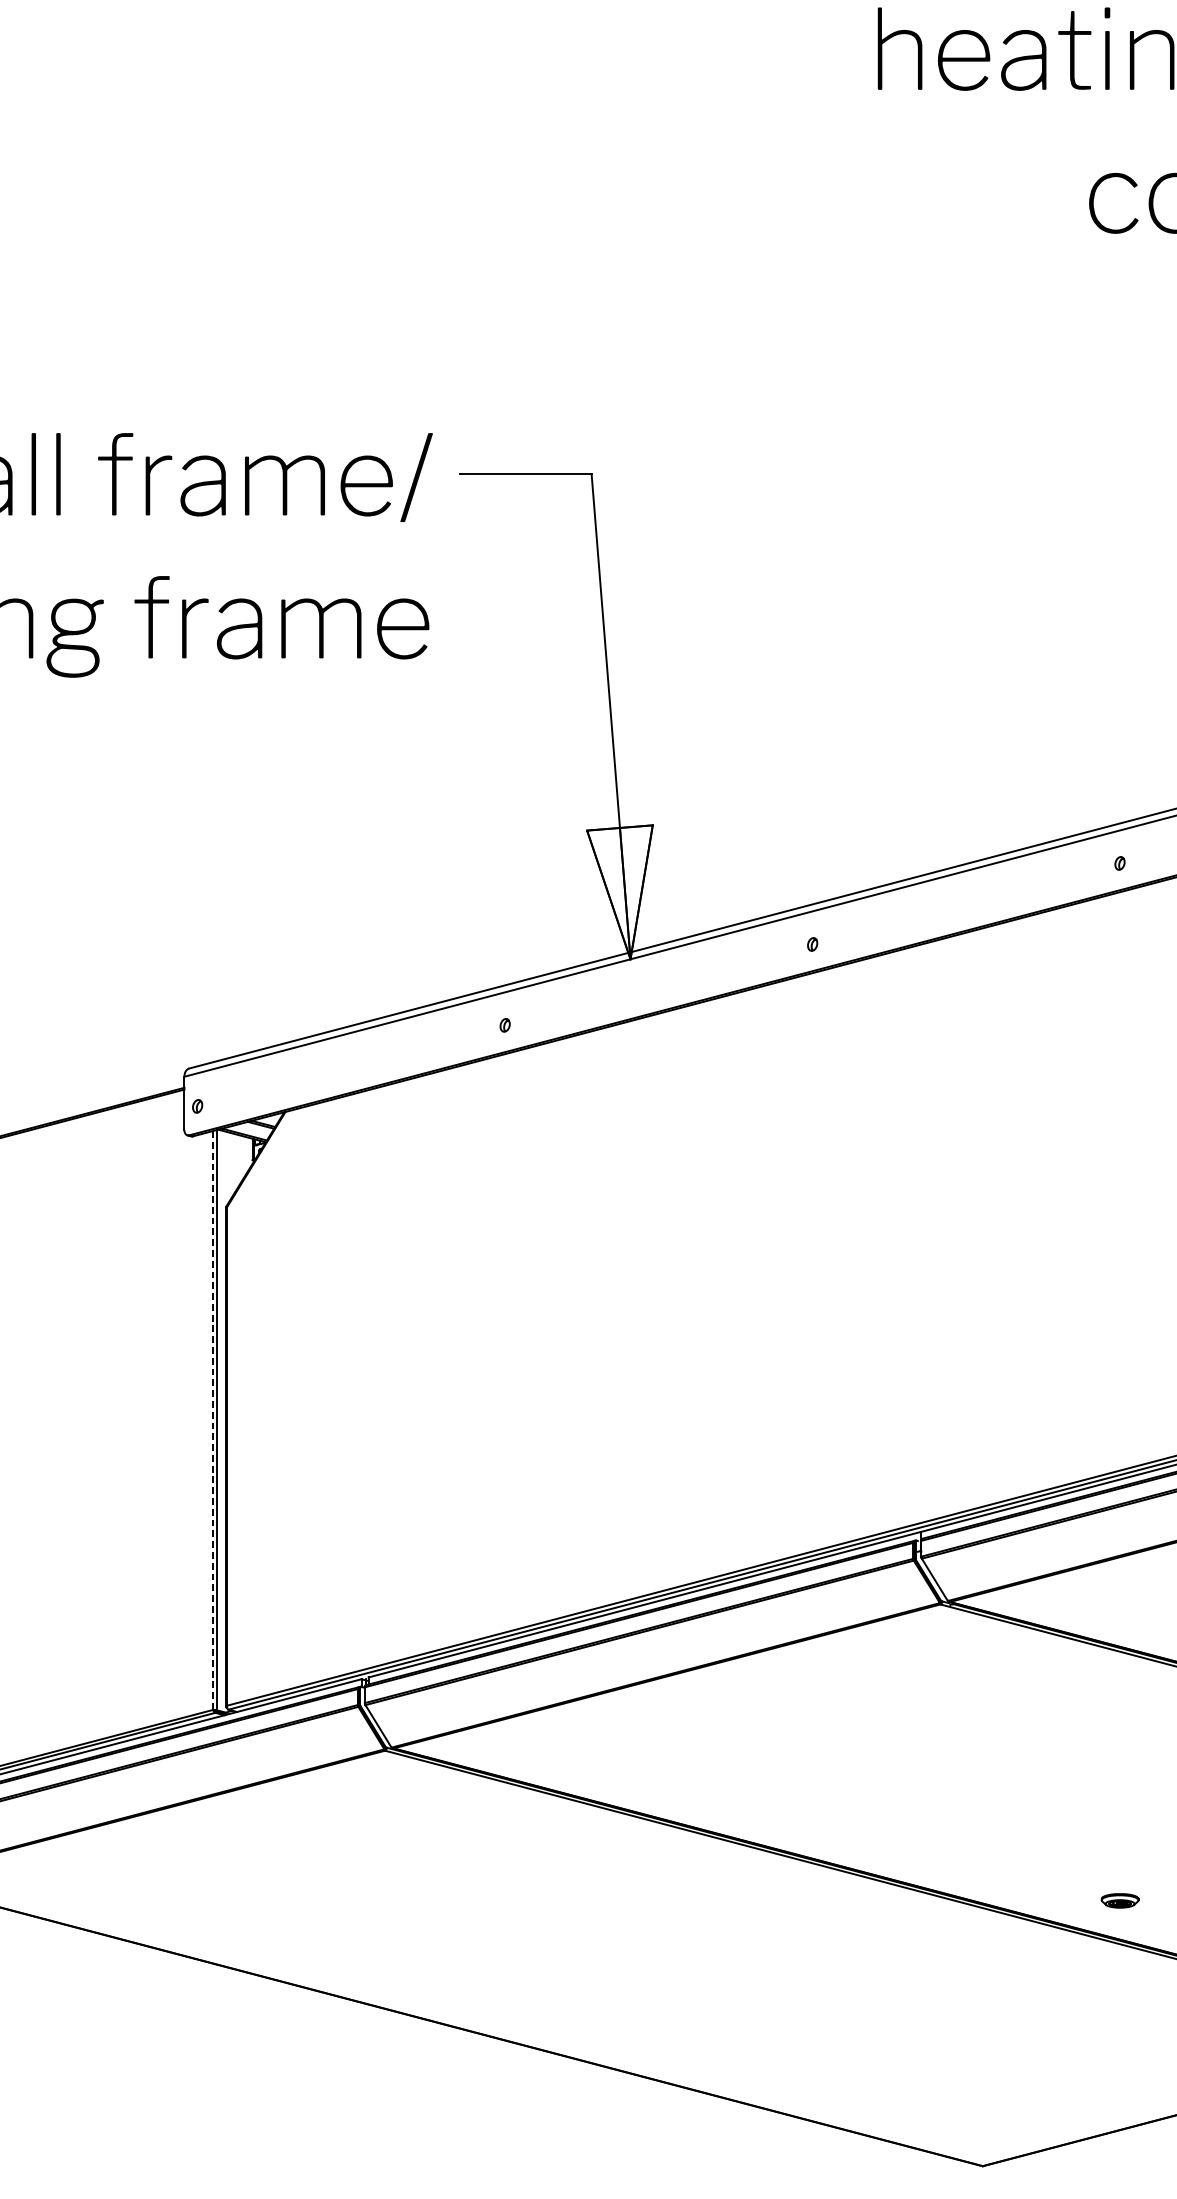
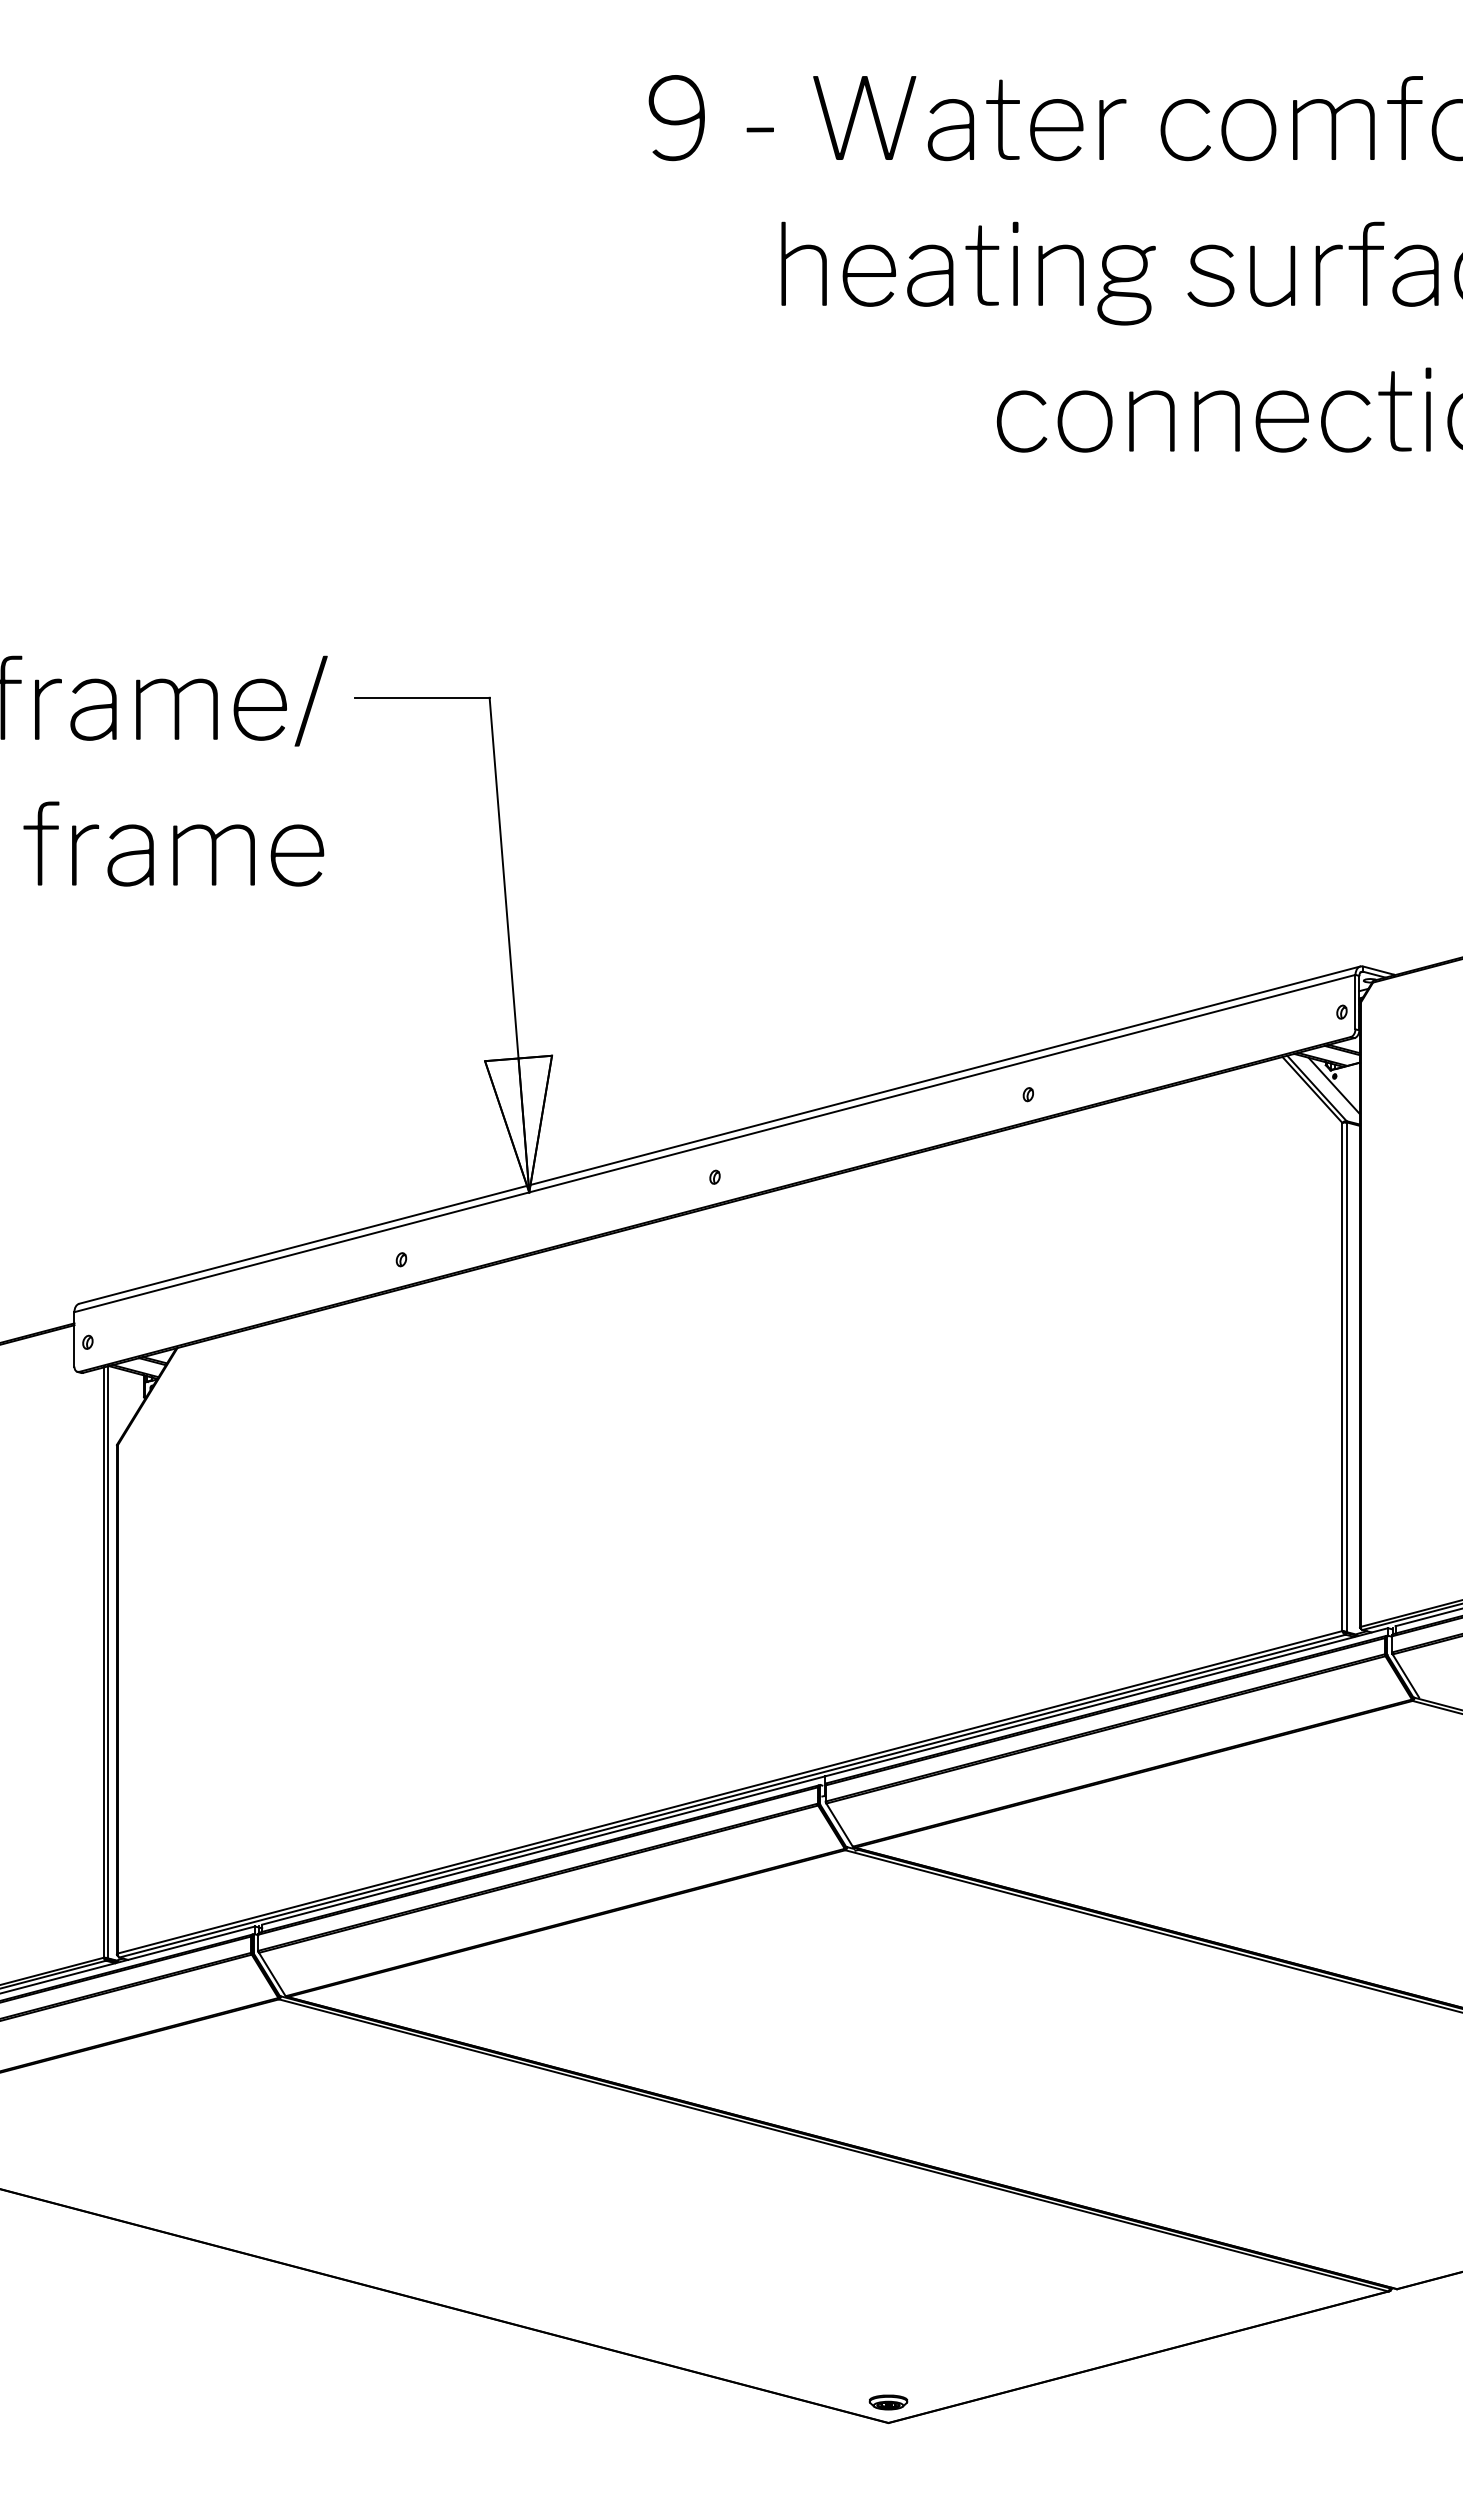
line: (212, 1420) -> (103, 1662), dashed -> solid
part: (1120, 1900) -> (888, 2402), moved

